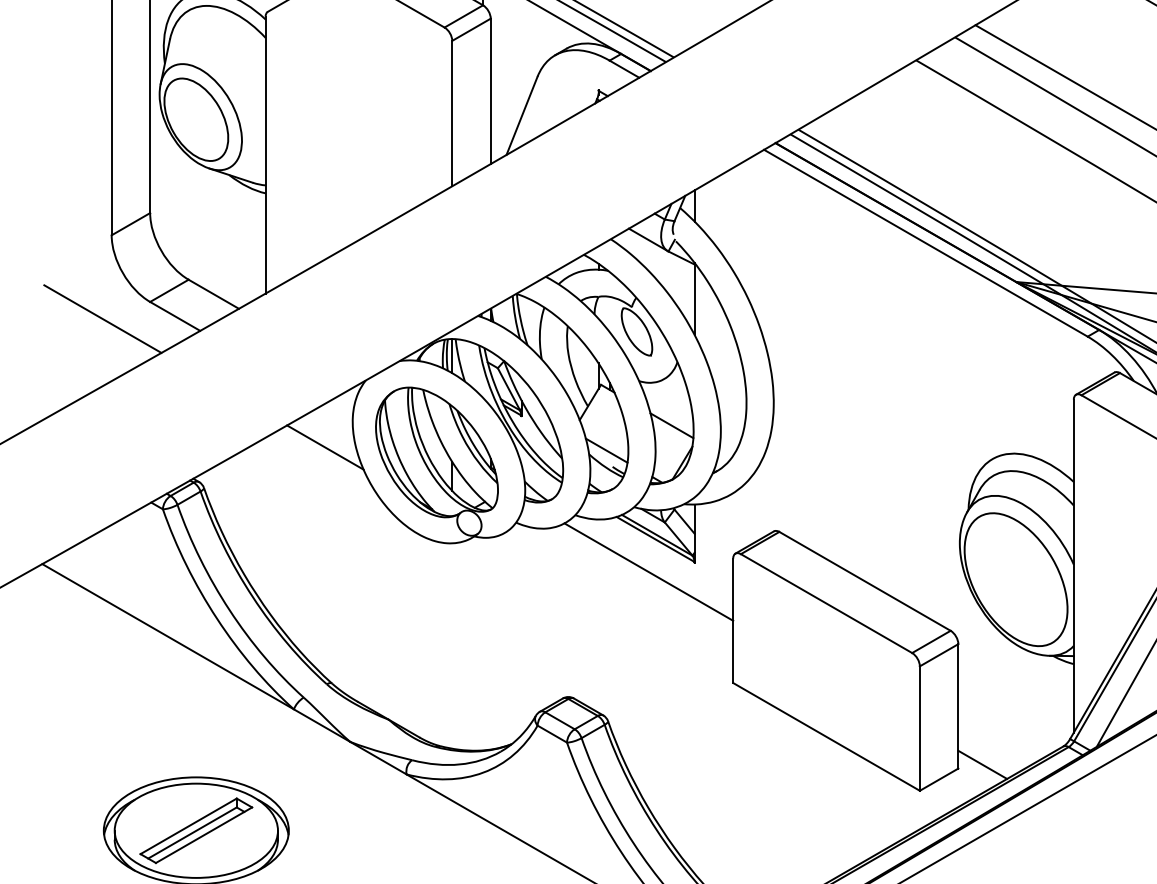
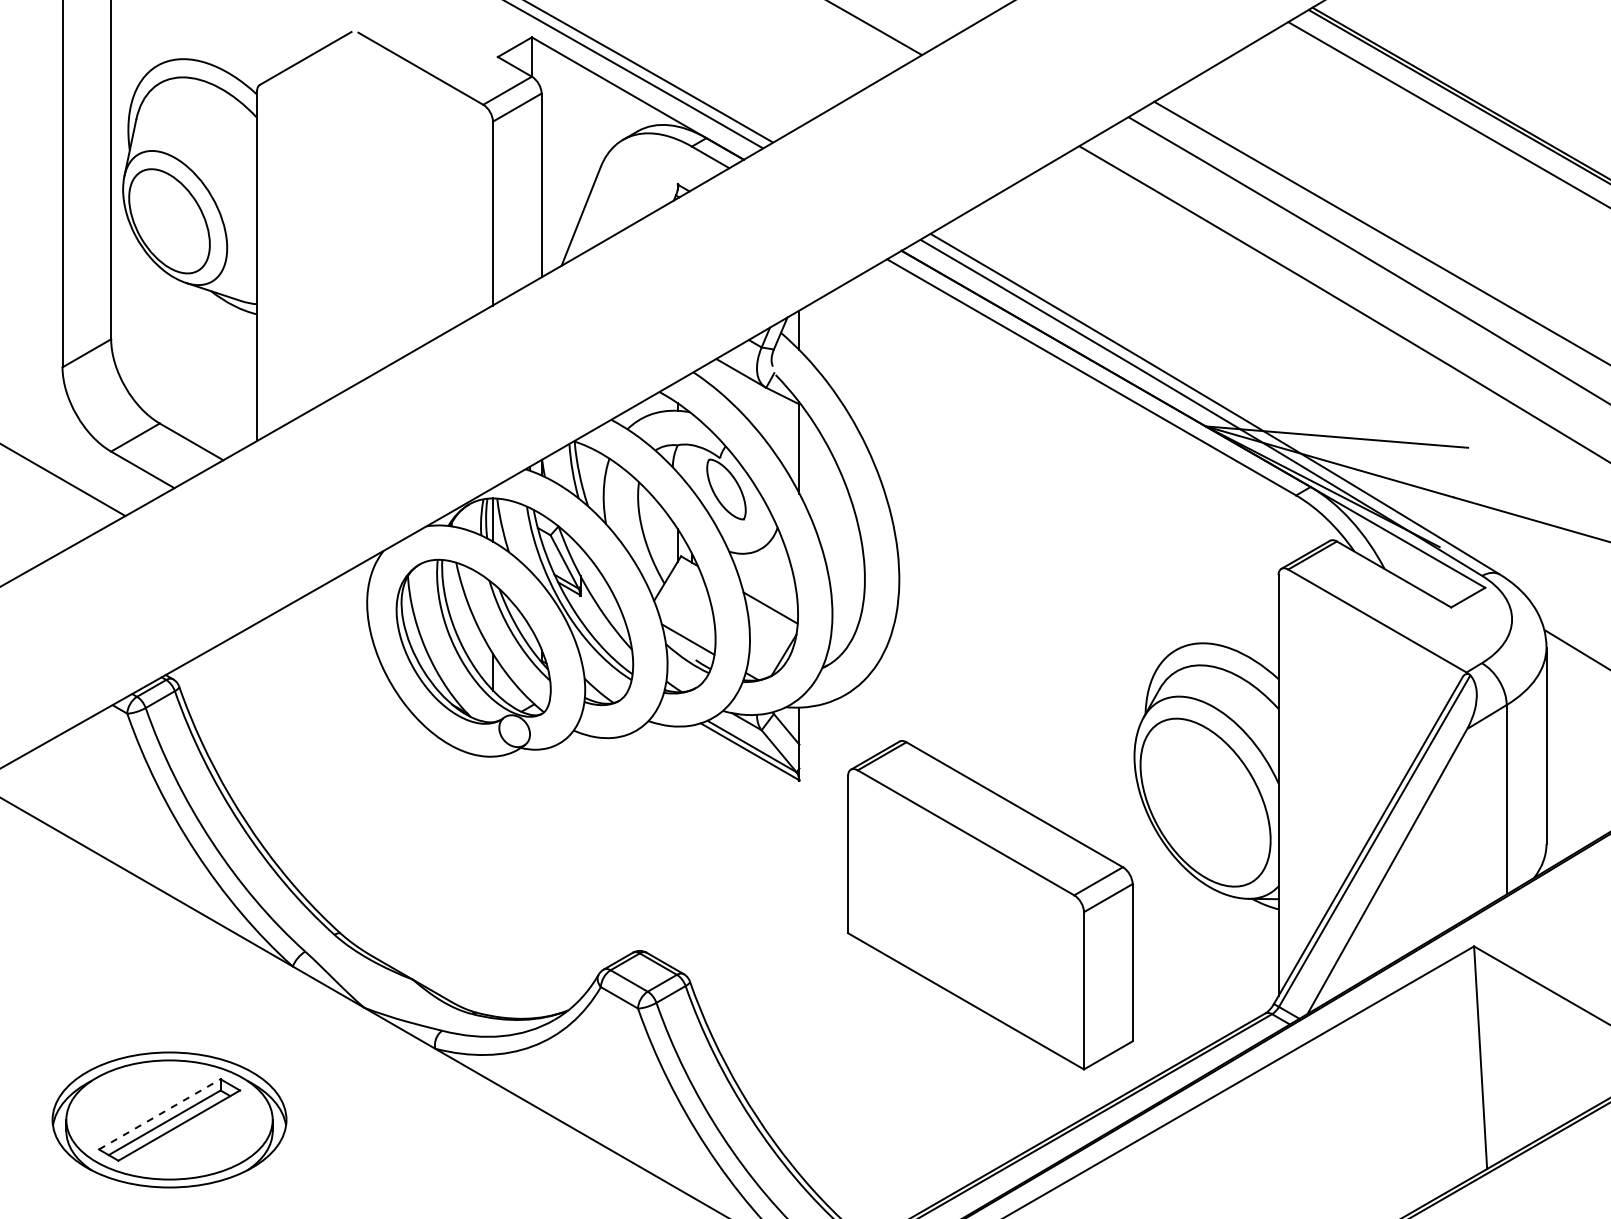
line: (325, 447) -> (332, 635), removed
line: (648, 571) -> (741, 792), removed
line: (982, 764) -> (1163, 1036), removed
line: (189, 826) -> (160, 1114), solid -> dashed

